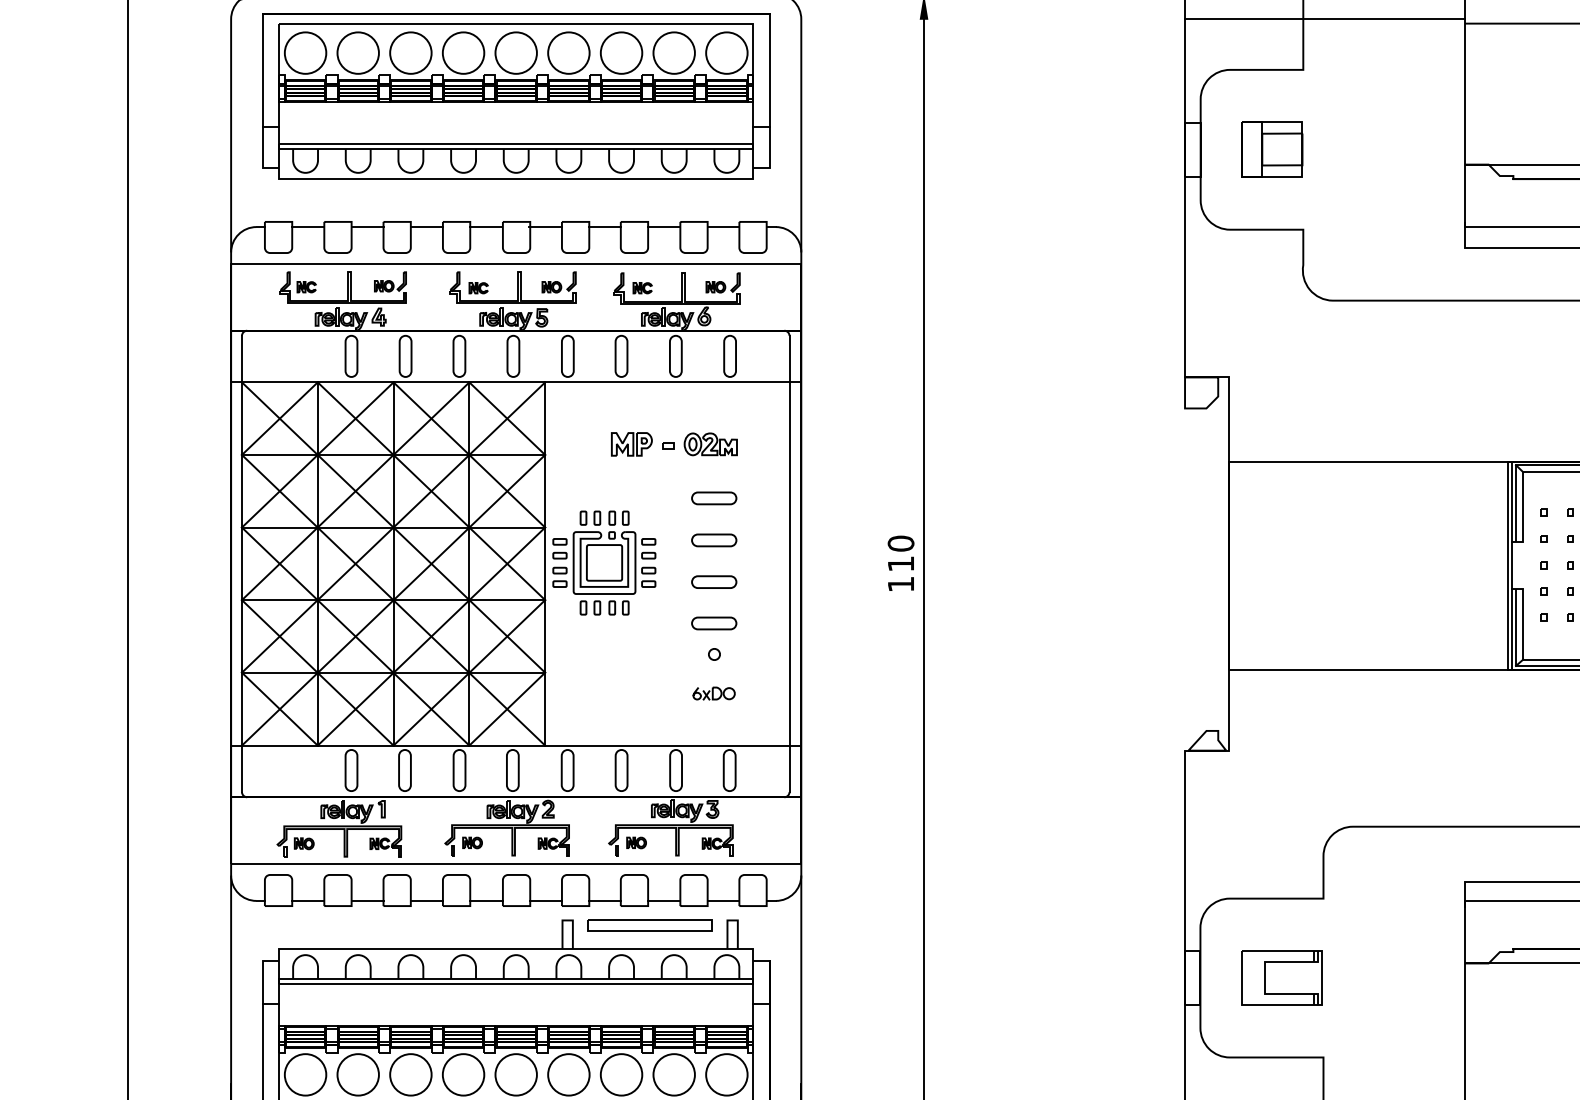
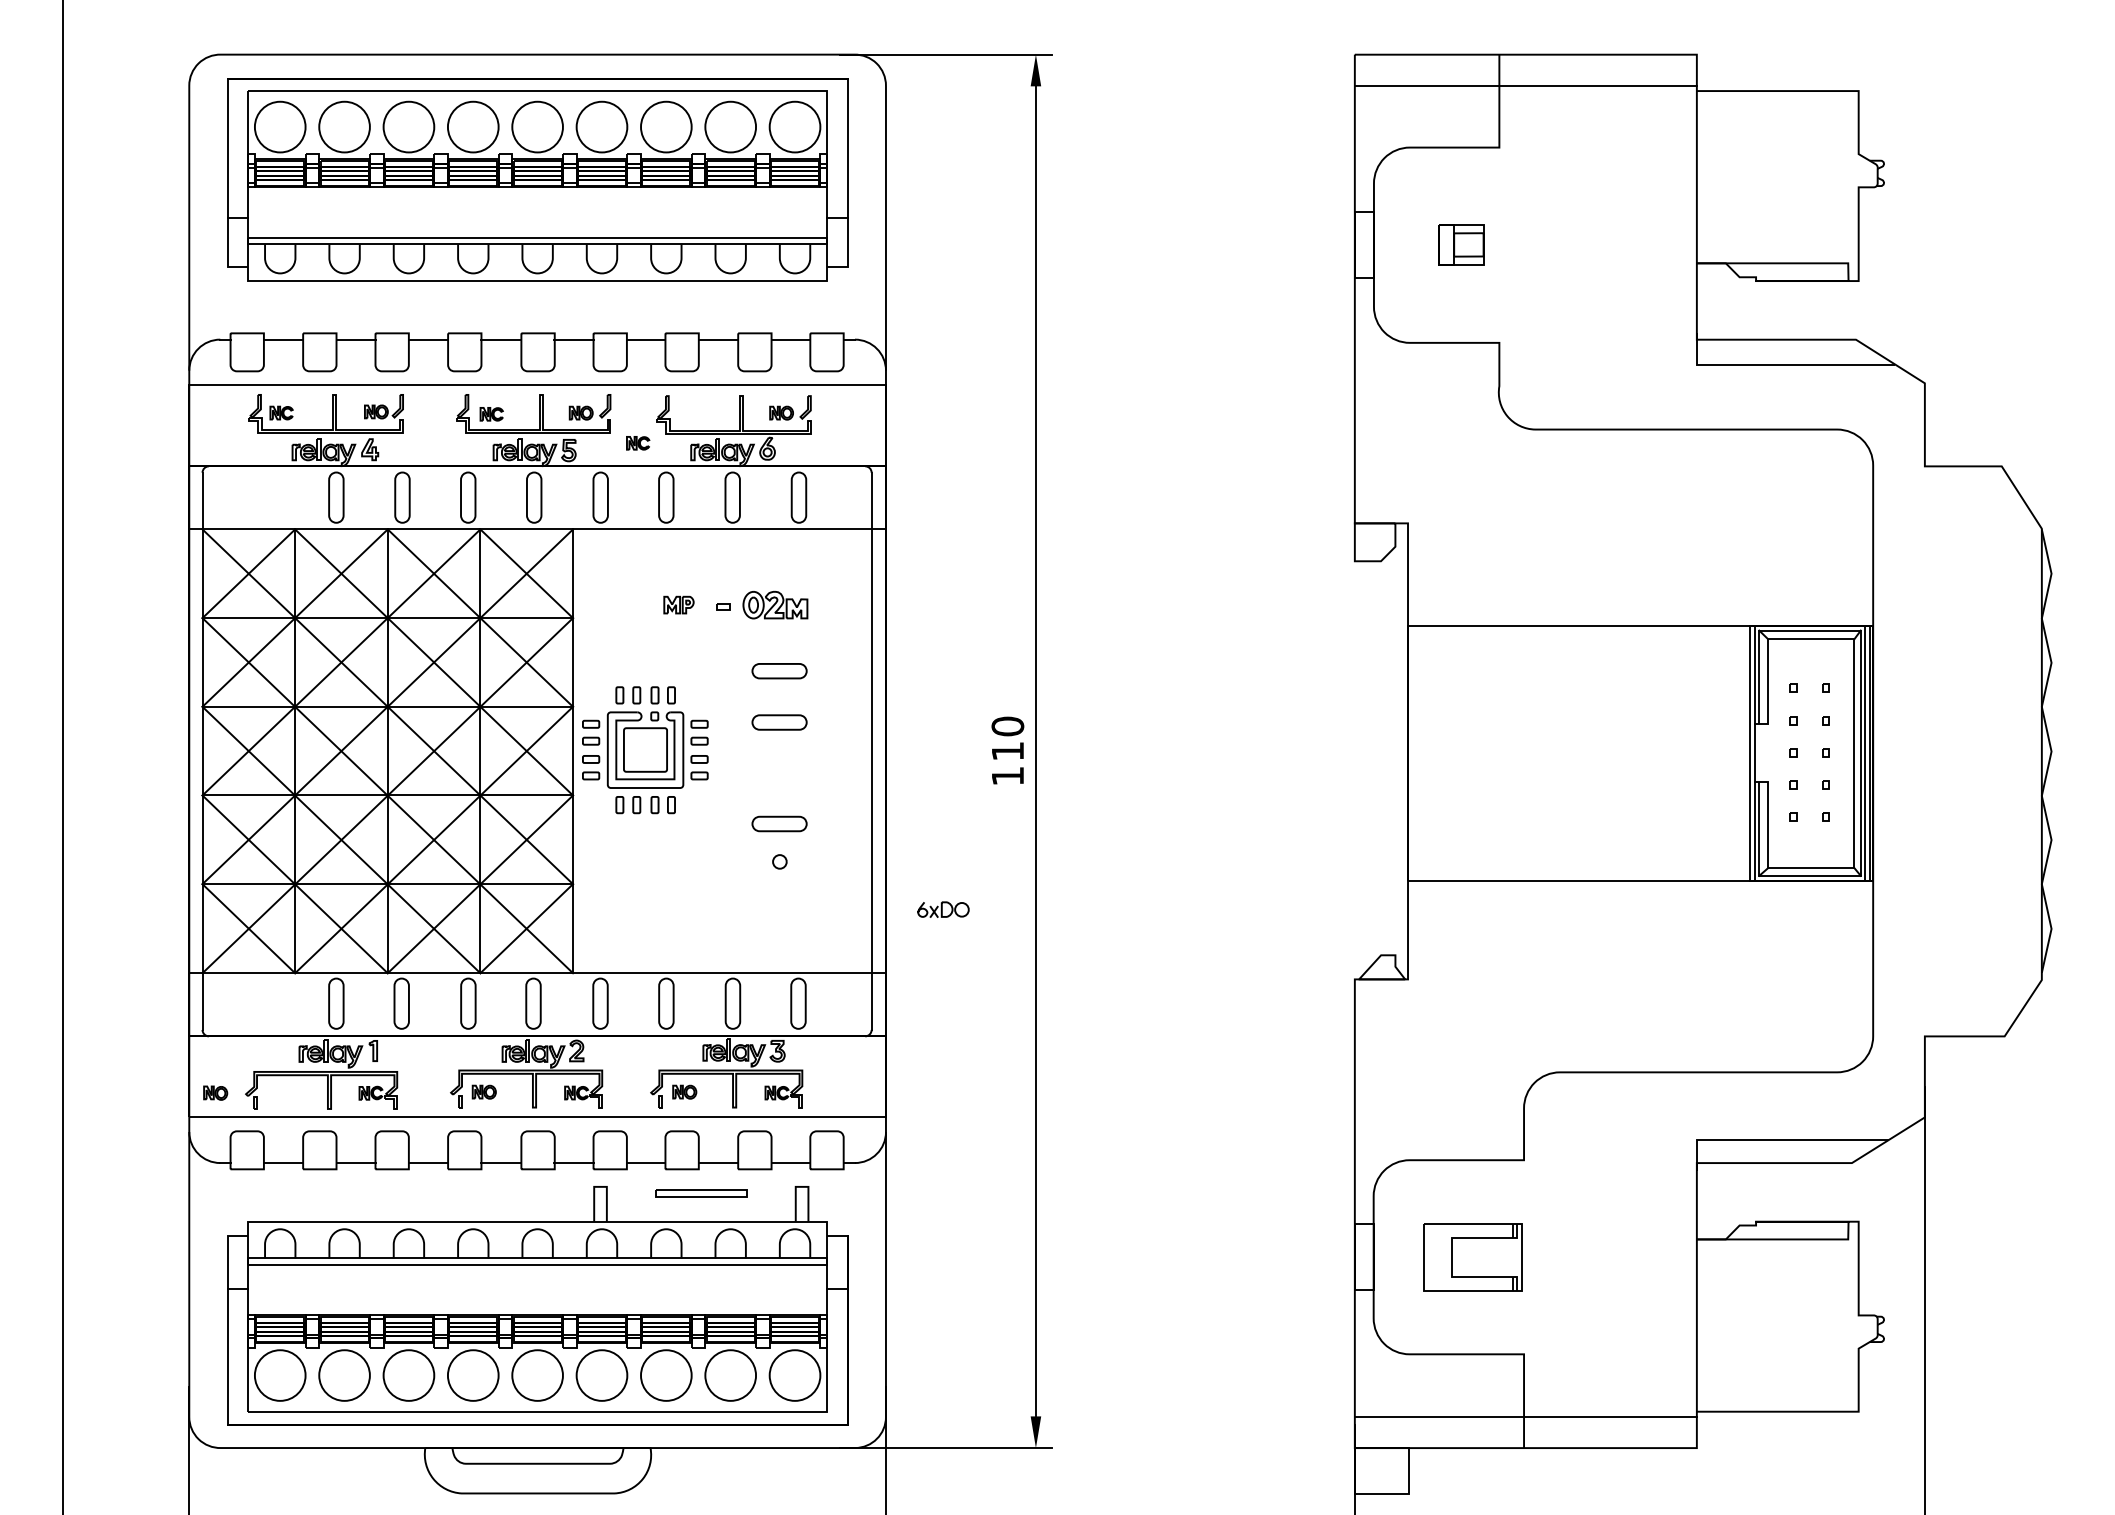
part: (1272, 149) -> (1461, 244), size x0.6
part: (642, 288) -> (638, 443), moved
part: (631, 443) -> (678, 604), size x0.6
part: (714, 582) -> (779, 773), removed
part: (714, 693) -> (943, 909), moved
part: (304, 843) -> (215, 1092), moved
part: (650, 925) -> (701, 1193), size x0.6

